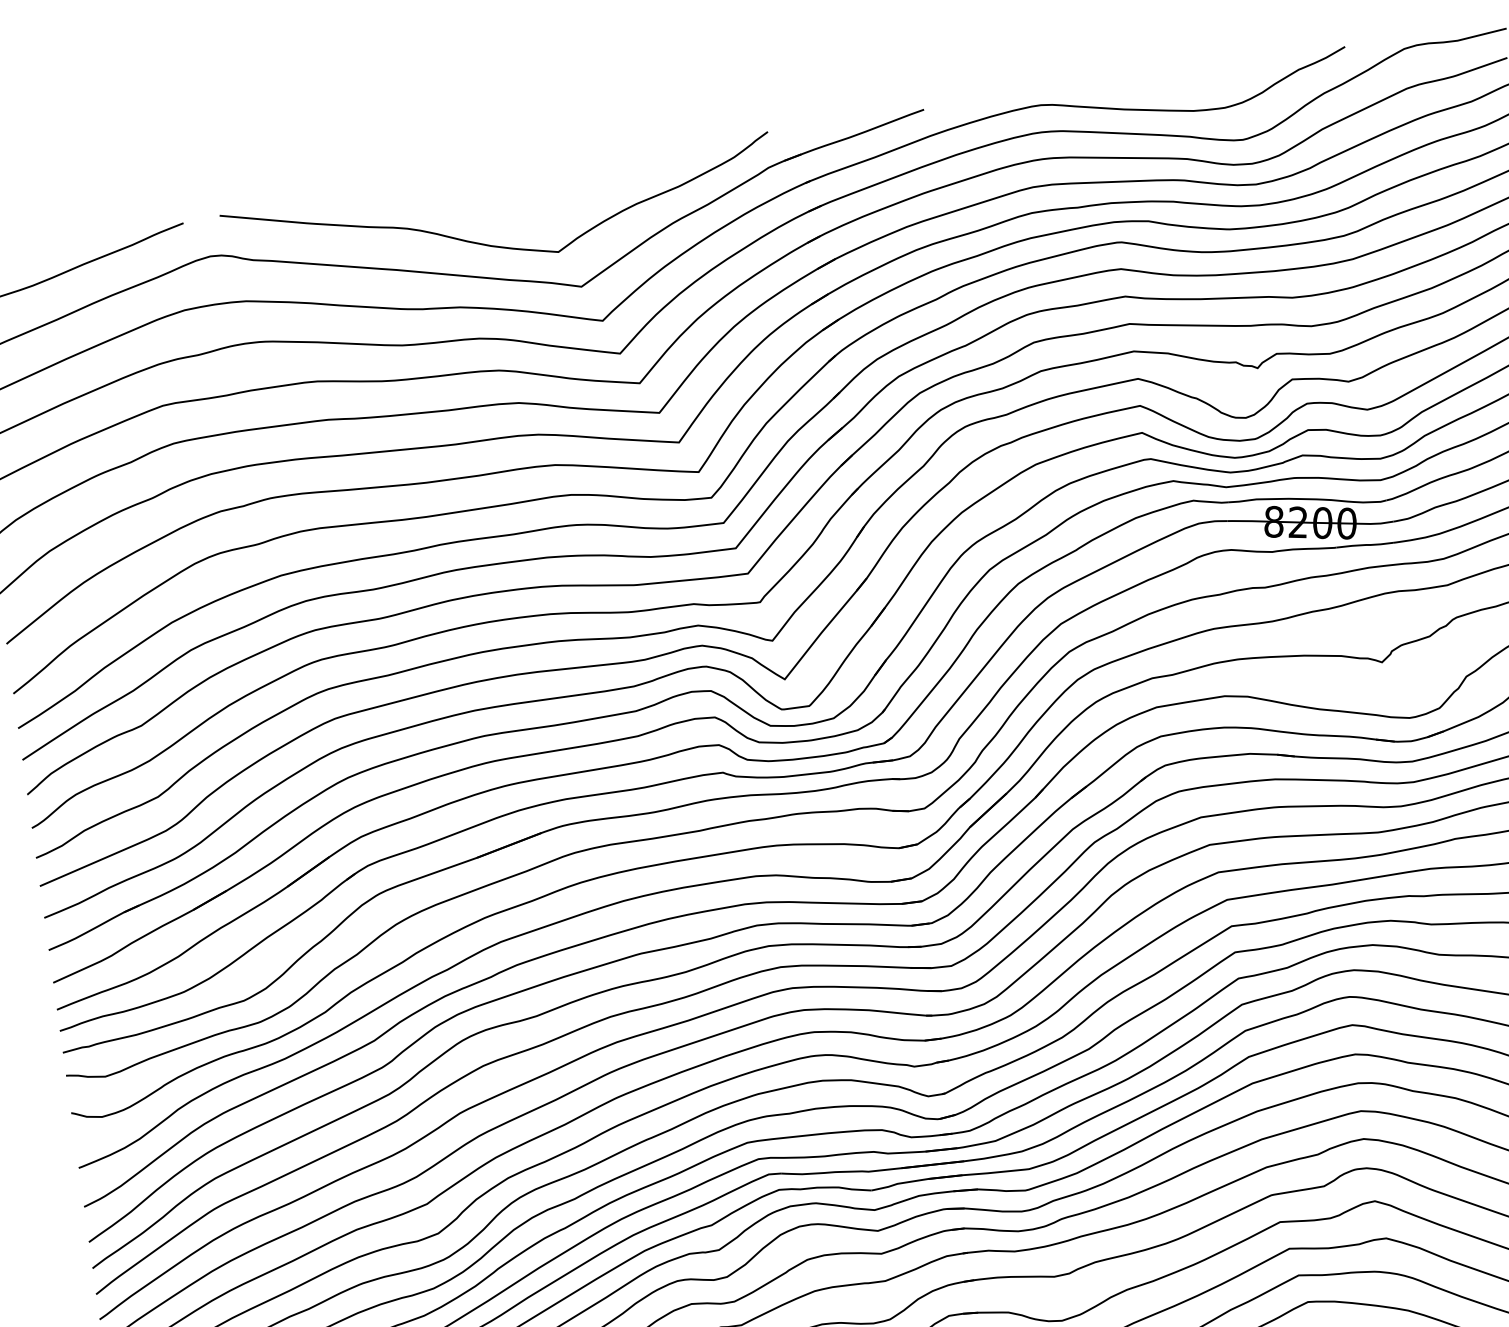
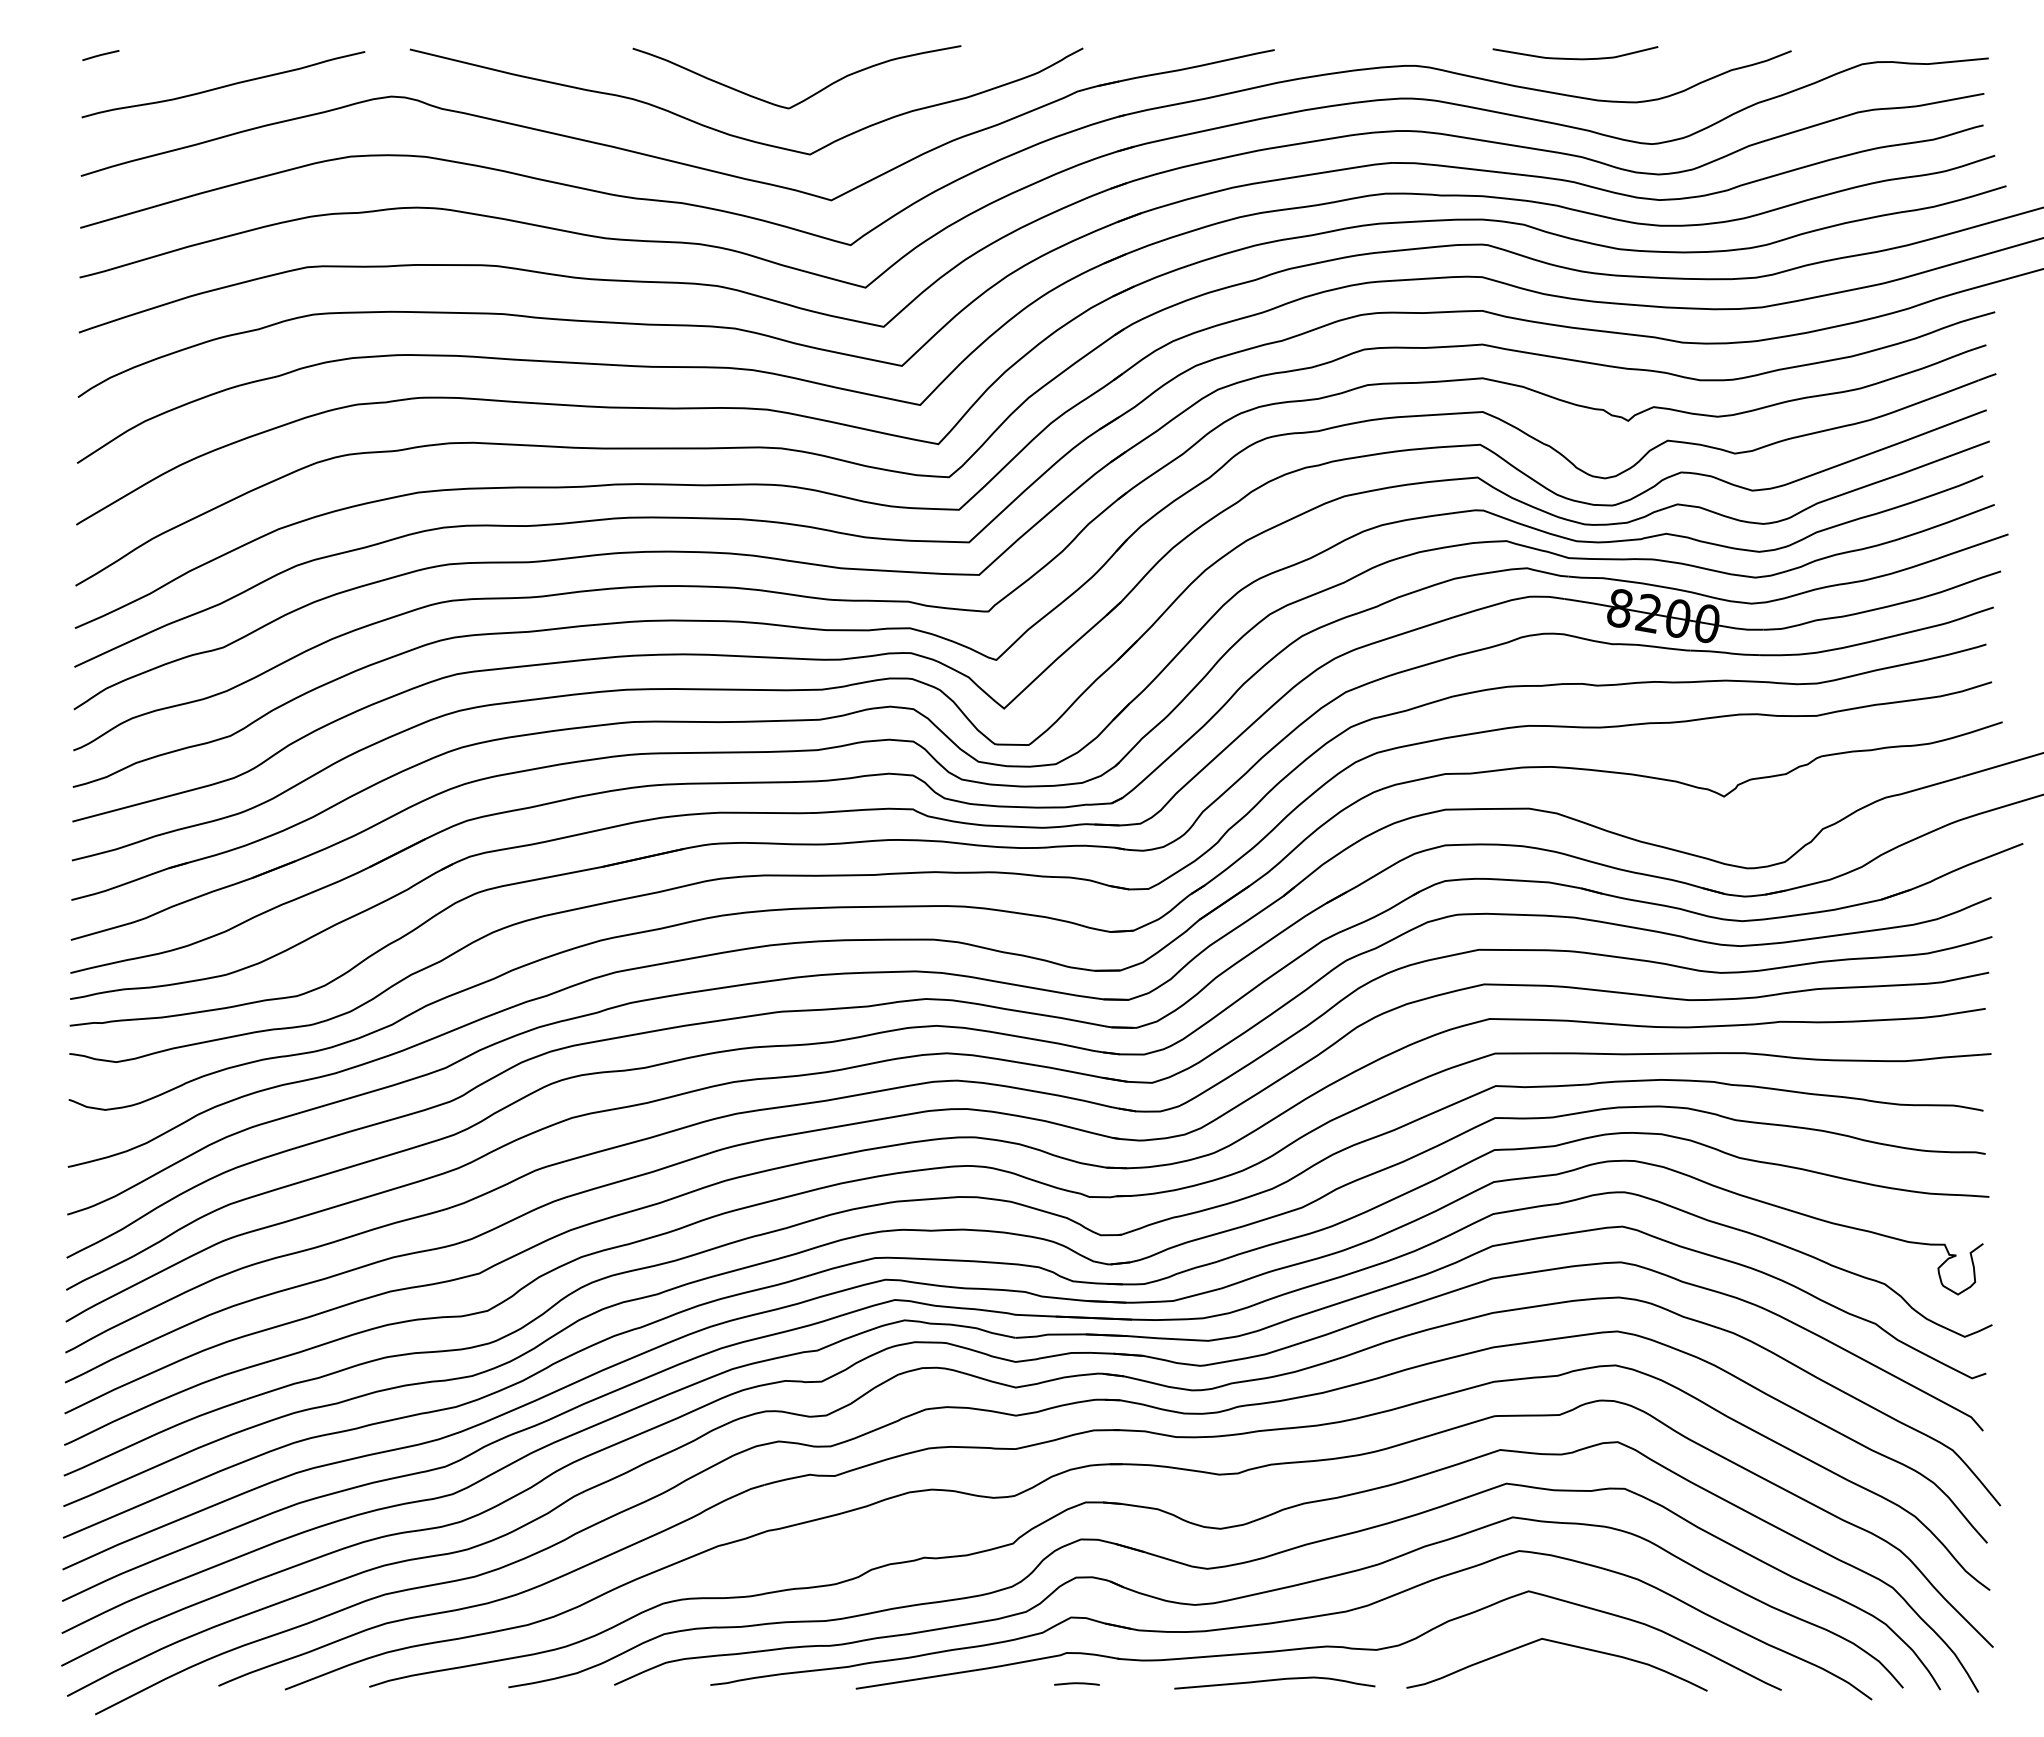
curve: (1170, 79) -> (1575, 58), added
curve: (551, 203) -> (810, 95), added

